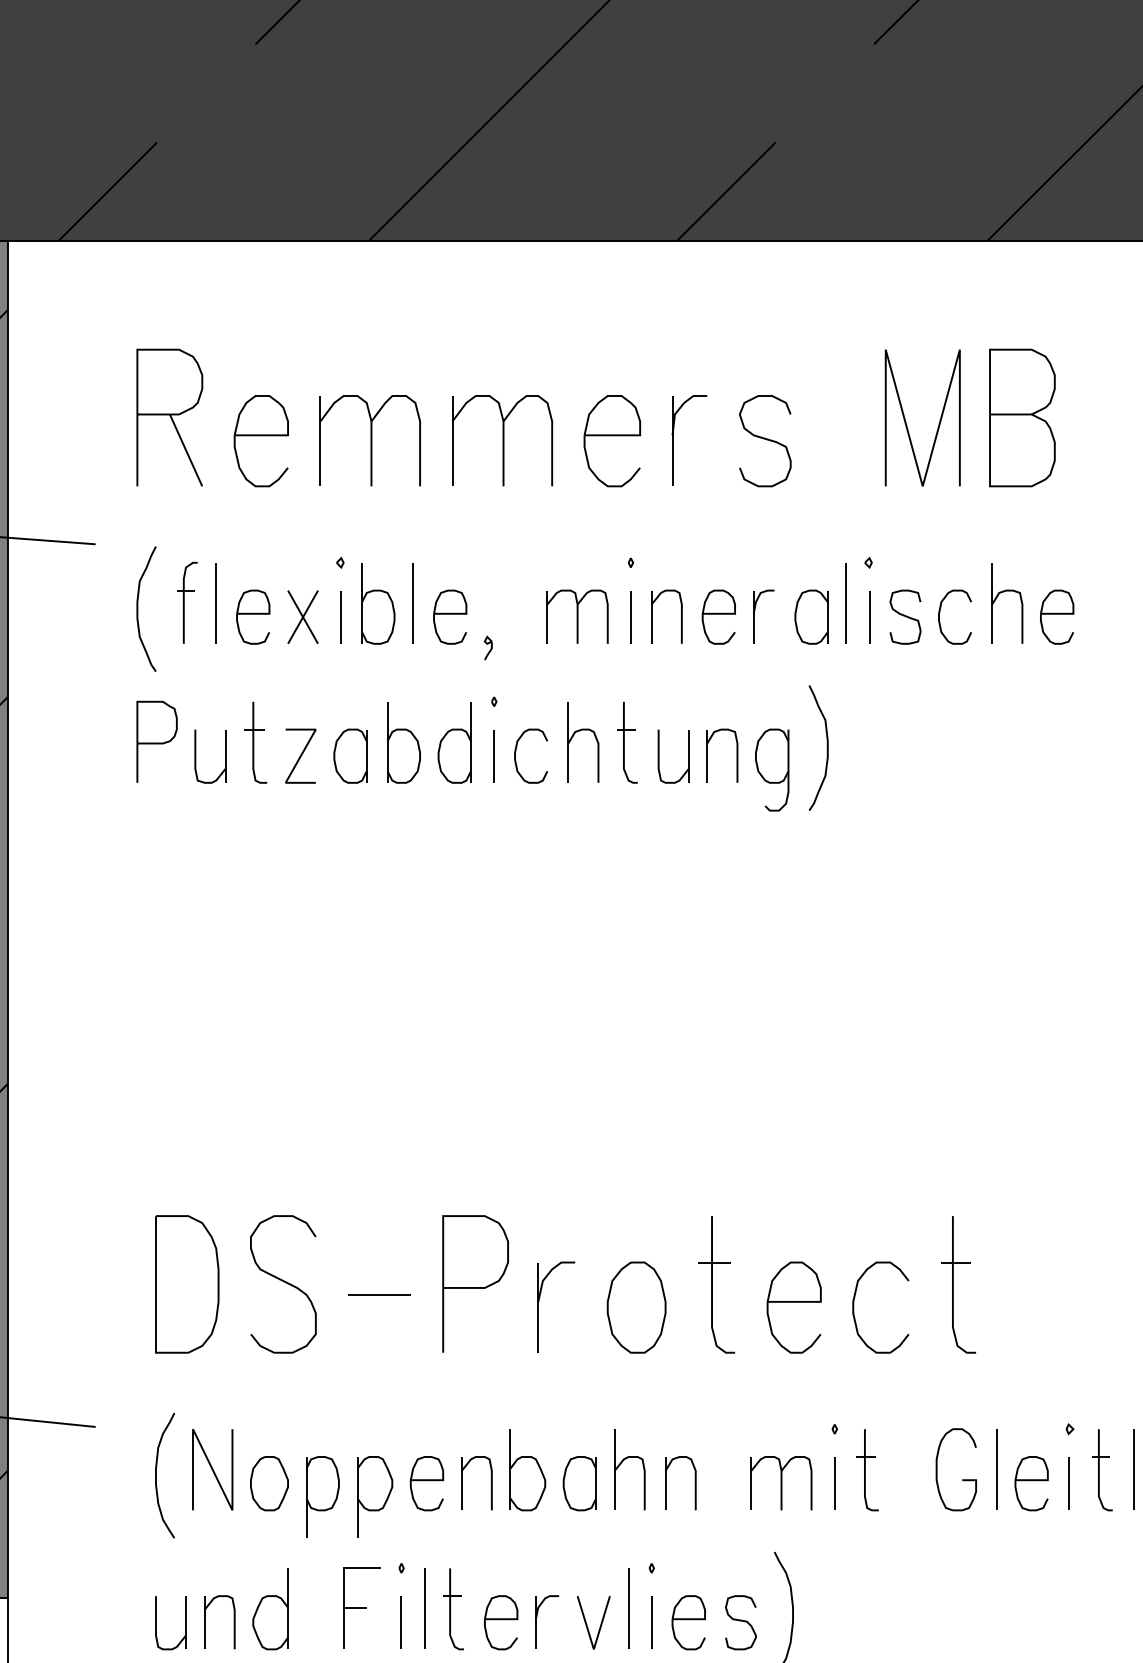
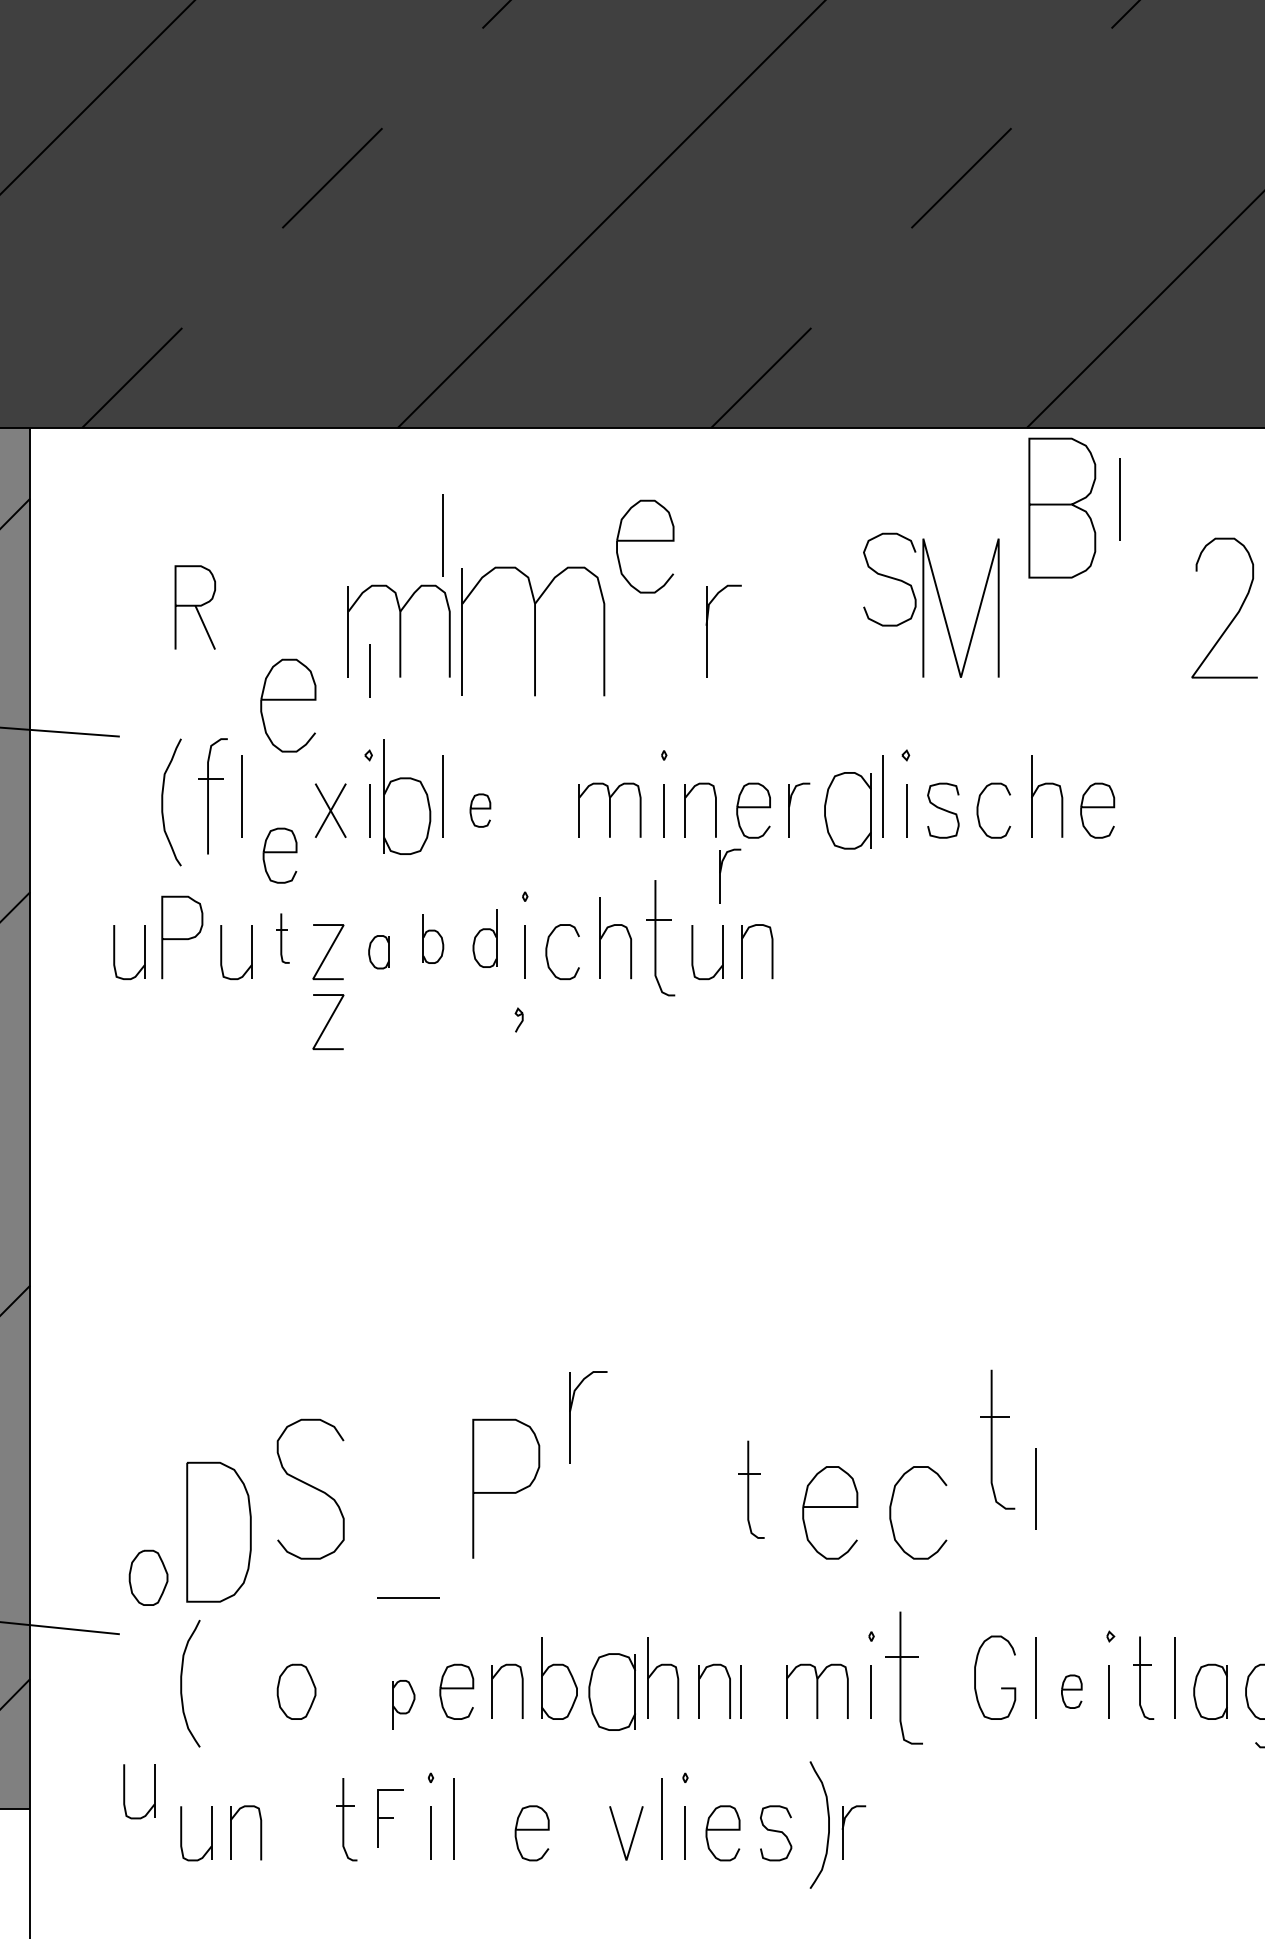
line: (1078, 311) -> (1119, 499), added
line: (412, 346) -> (442, 535), added
curve: (1022, 415) -> (1062, 505), moved
part: (170, 417) -> (195, 607), size x0.6
part: (502, 439) -> (533, 630), size x1.4
curve: (764, 439) -> (889, 578), moved
part: (261, 440) -> (288, 705), moved
part: (612, 440) -> (645, 546), moved
line: (341, 479) -> (369, 670), added
part: (186, 602) -> (212, 795), size x1.4
part: (378, 603) -> (407, 796), size x1.4
part: (252, 616) -> (279, 855), moved
part: (450, 616) -> (480, 810), size x0.6
part: (811, 616) -> (847, 810), size x1.4
part: (487, 647) -> (518, 1019), moved
part: (687, 677) -> (721, 872), added
part: (255, 742) -> (282, 938), size x0.6
part: (404, 742) -> (433, 938), size x0.6
part: (454, 742) -> (484, 938), size x0.7
part: (627, 742) -> (660, 938), size x1.4
curve: (826, 747) -> (863, 943), removed
part: (91, 756) -> (115, 952), added
part: (350, 756) -> (378, 952), size x0.6
part: (771, 770) -> (807, 966), removed
line: (300, 825) -> (328, 1022), added
part: (186, 1283) -> (218, 1531), moved
line: (996, 1283) -> (1035, 1488), added
part: (716, 1284) -> (751, 1489), size x0.7
part: (958, 1284) -> (997, 1439), moved
line: (379, 1294) -> (408, 1597), moved
part: (538, 1307) -> (570, 1417), moved
part: (636, 1307) -> (669, 1512), removed
part: (123, 1371) -> (148, 1577), added
line: (212, 1469) -> (238, 1677), removed
part: (867, 1469) -> (904, 1677), size x1.6
part: (579, 1483) -> (611, 1691), size x1.4
line: (705, 1483) -> (740, 1691), added
part: (1031, 1483) -> (1071, 1691), size x0.6
part: (322, 1496) -> (350, 1704), removed
part: (374, 1496) -> (403, 1704), size x0.6
part: (101, 1581) -> (125, 1791), added
part: (361, 1608) -> (390, 1818), size x0.7
part: (270, 1609) -> (297, 1819), removed
part: (453, 1609) -> (346, 1819), moved
part: (536, 1621) -> (843, 1832), moved

